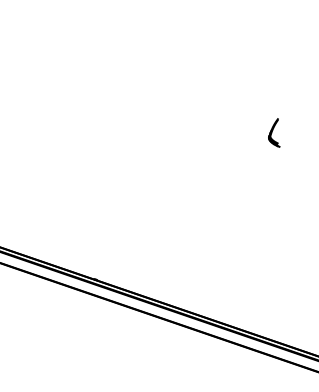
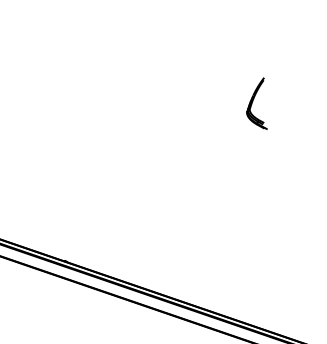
part: (274, 132) -> (257, 103), size x1.67

